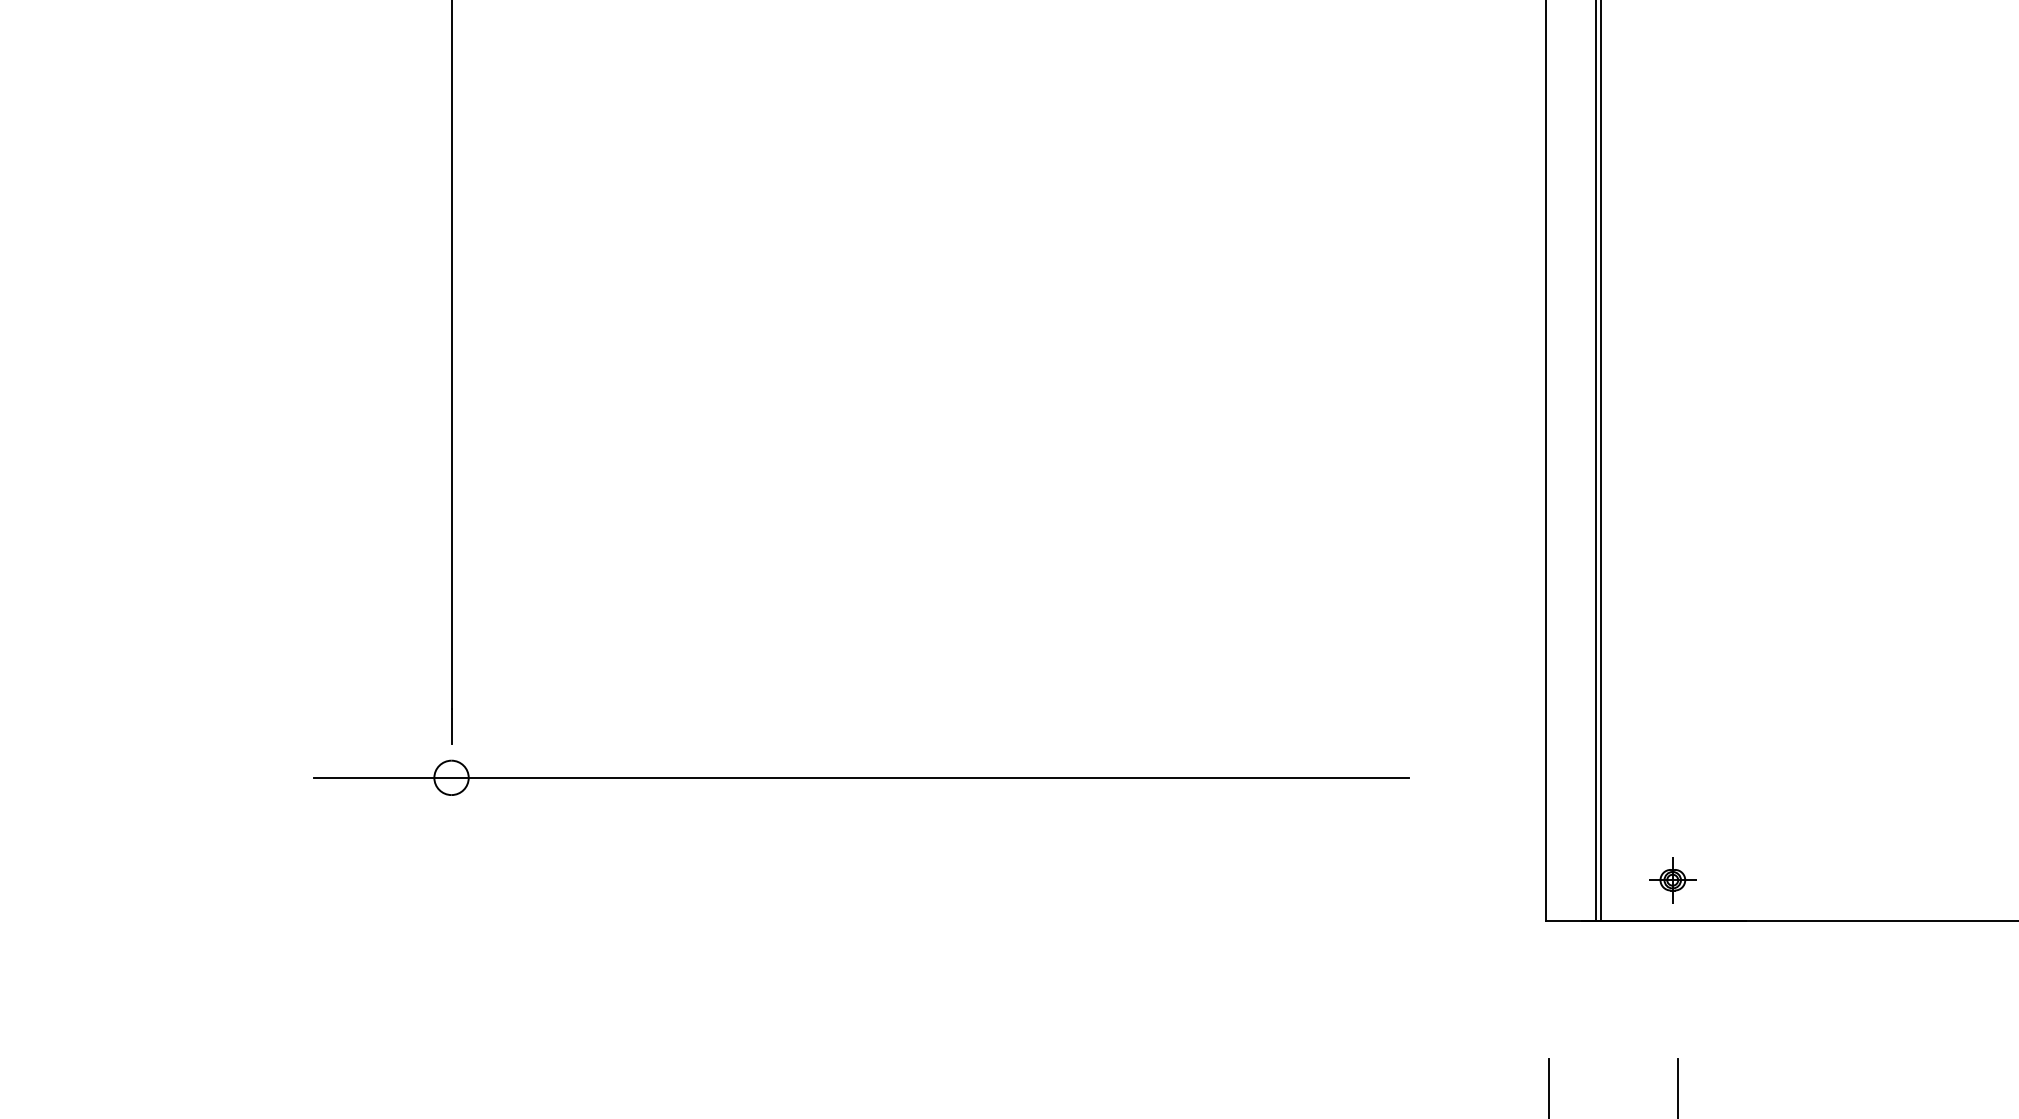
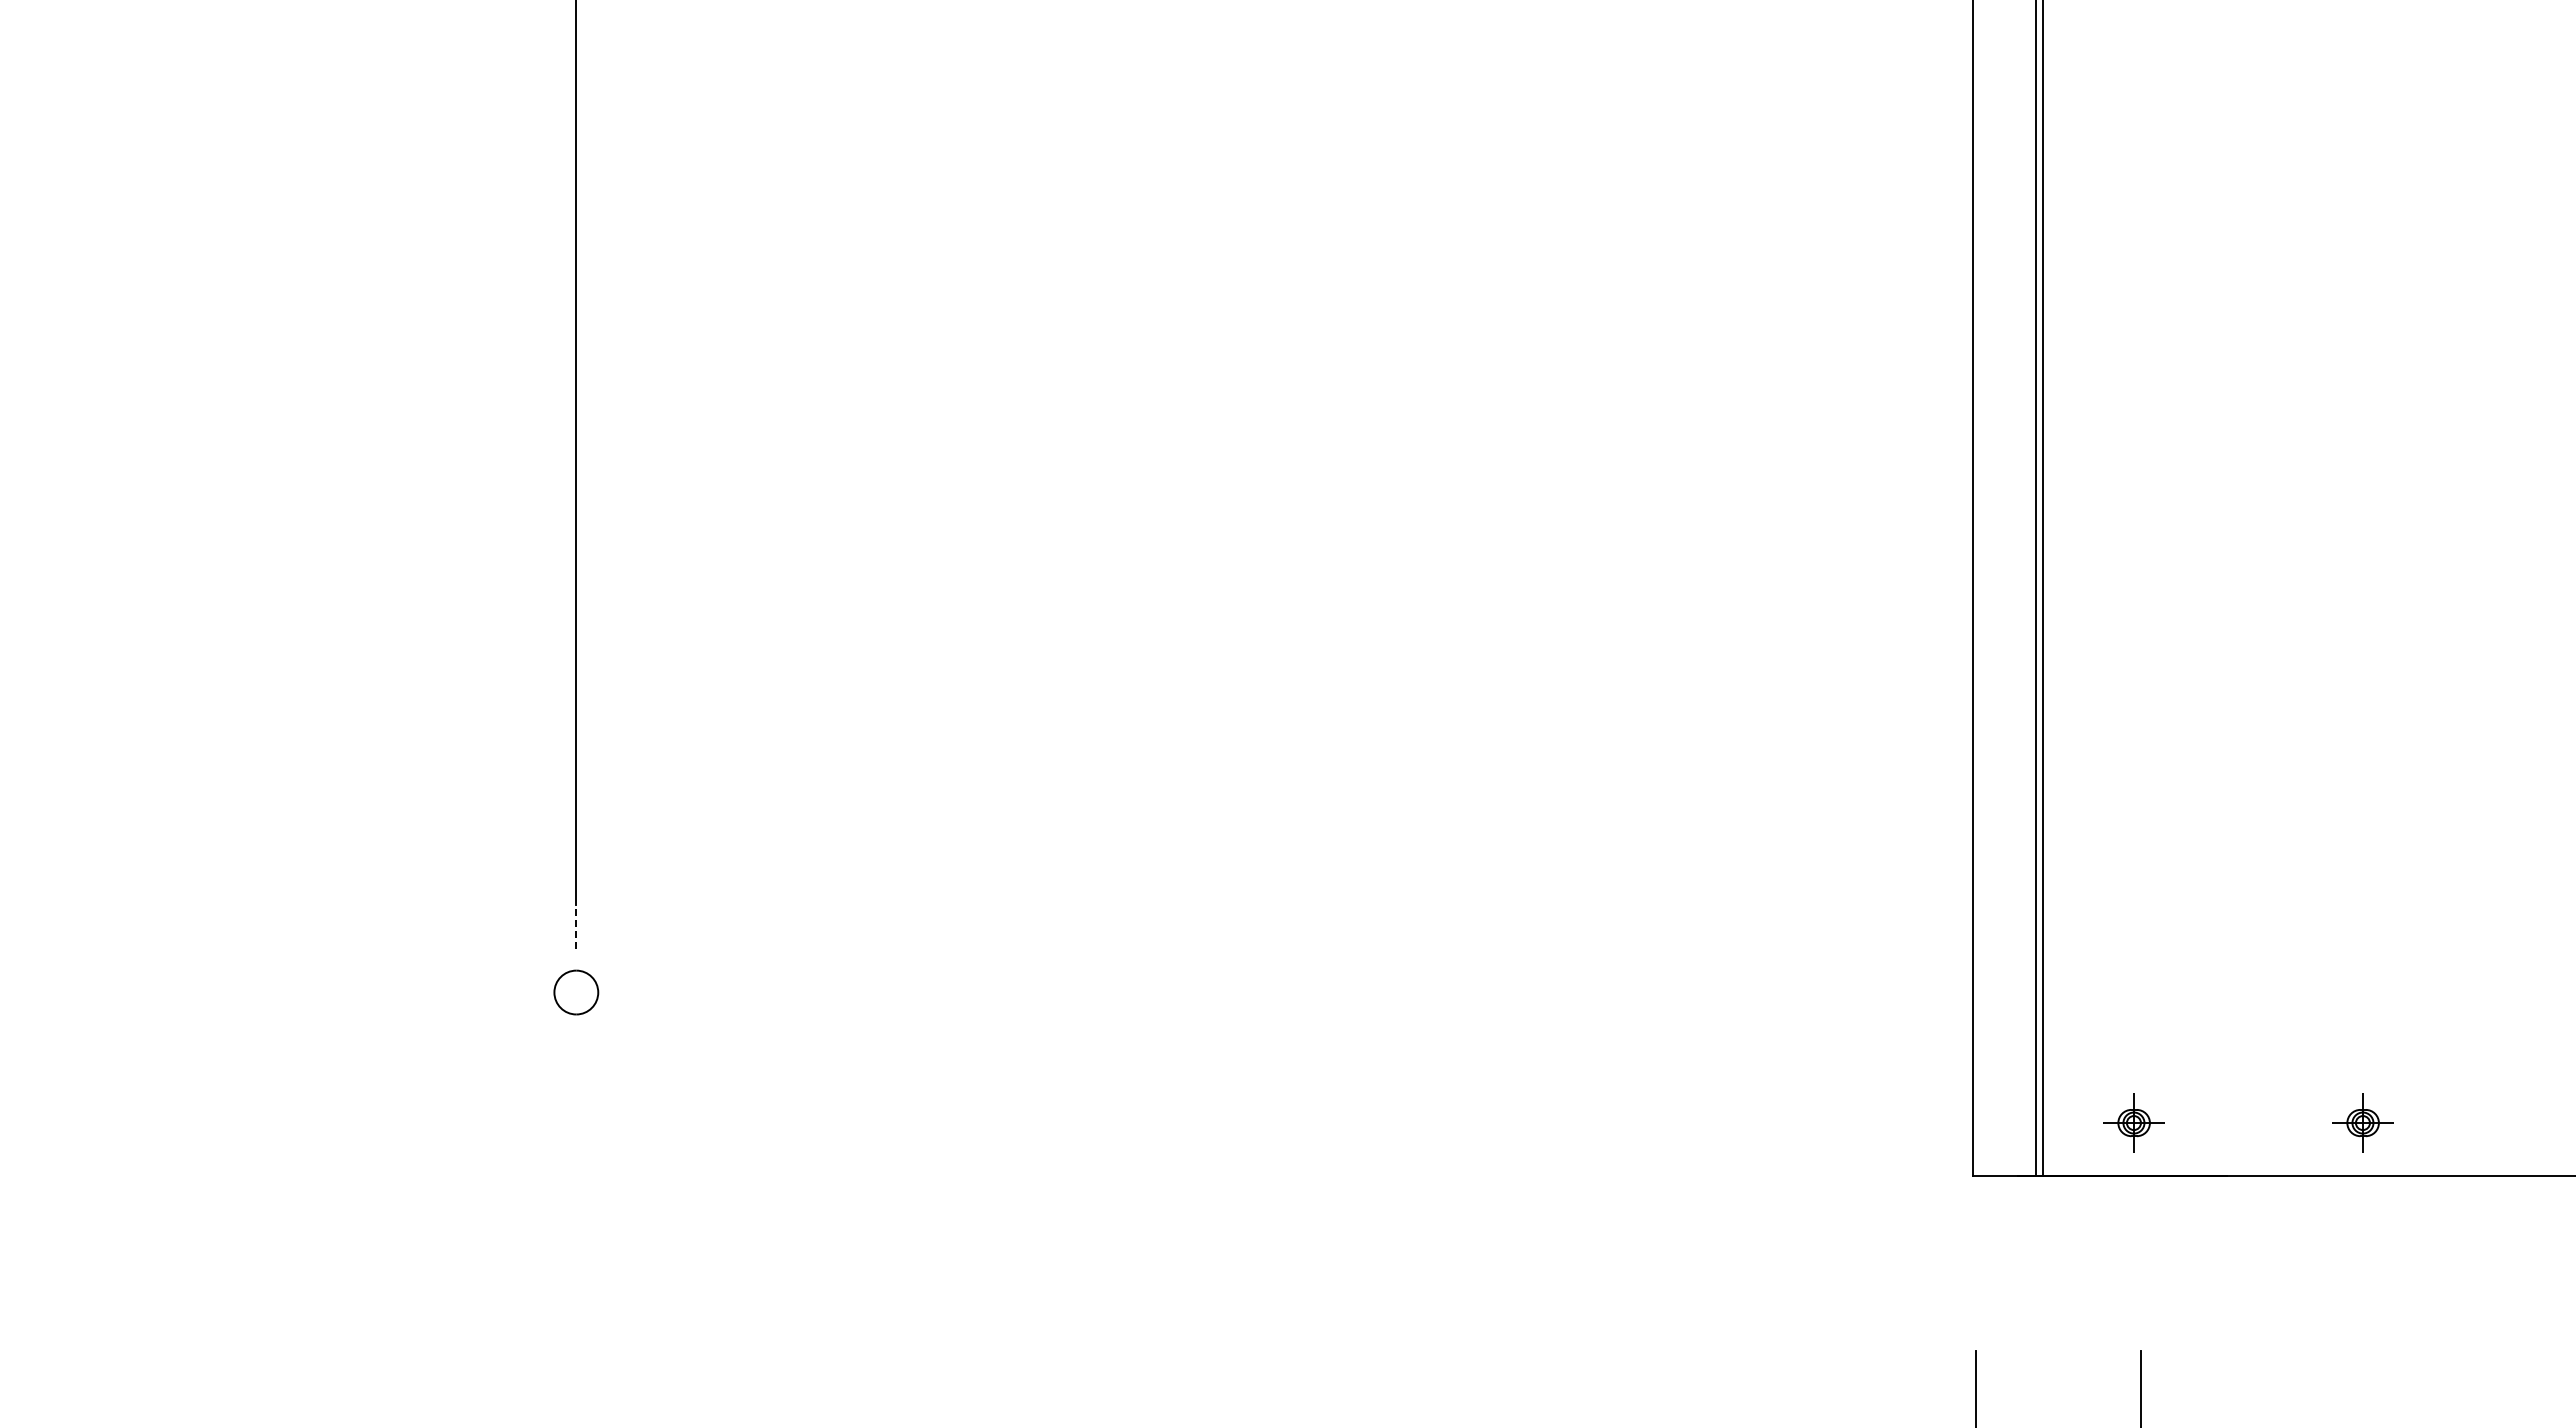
line: (451, 726) -> (576, 926), solid -> dashed
line: (860, 777) -> (1098, 992), removed
part: (1851, 879) -> (2362, 1122), added

